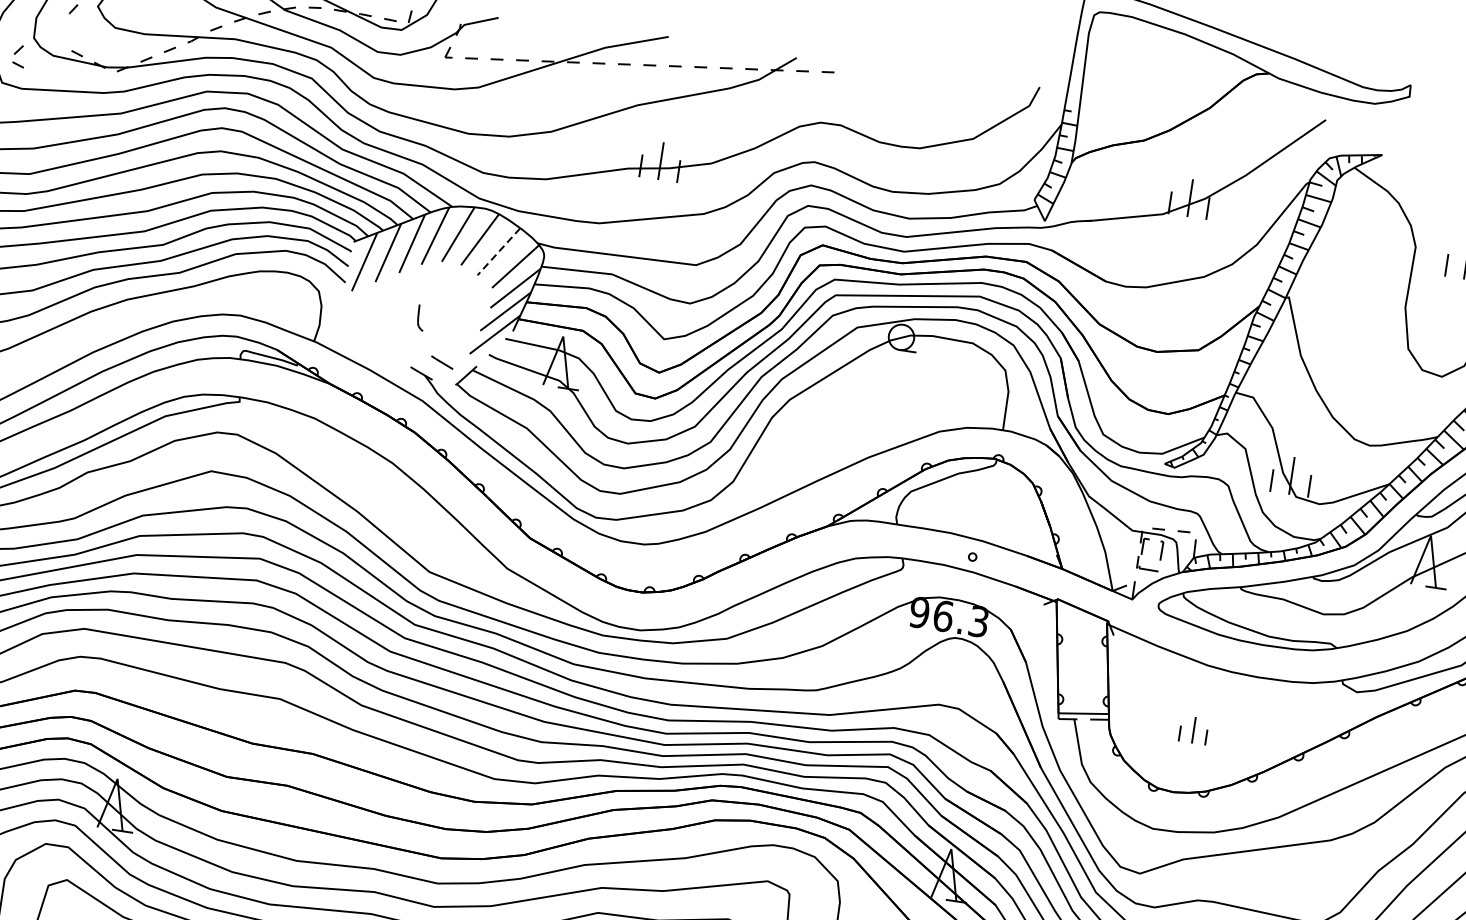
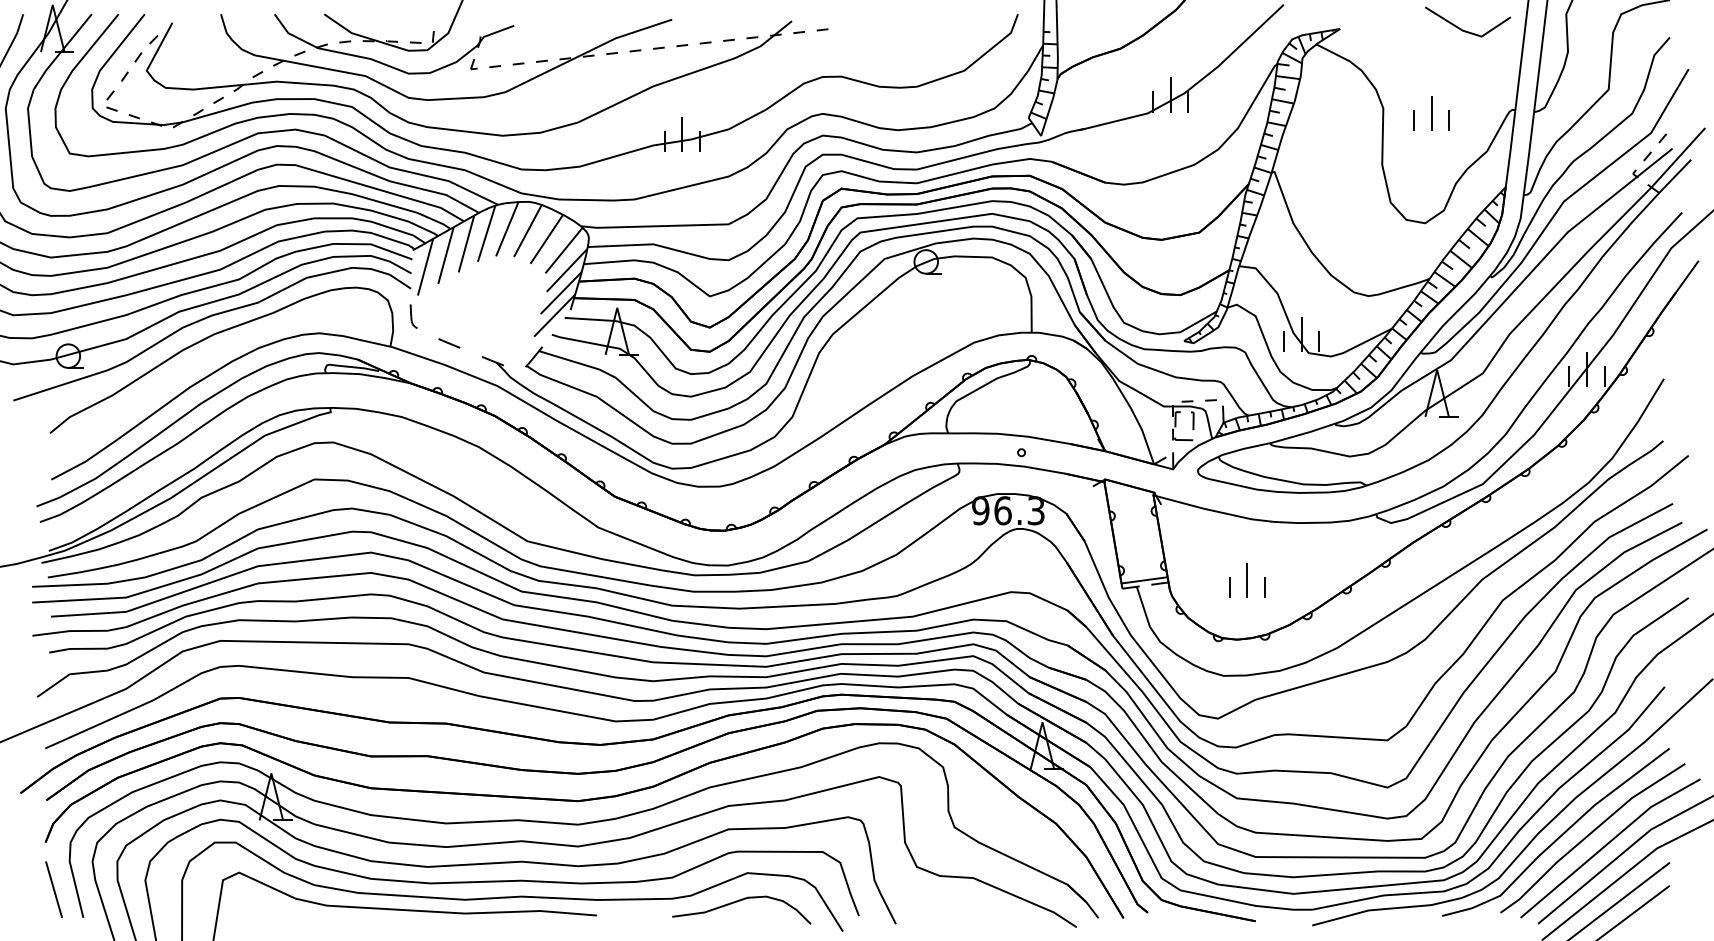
part: (19, 55) -> (111, 100), moved
line: (498, 251) -> (546, 239), dashed -> solid
part: (420, 317) -> (413, 316), moved
line: (442, 362) -> (449, 343), moved
part: (1193, 730) -> (1247, 580), size x1.43

